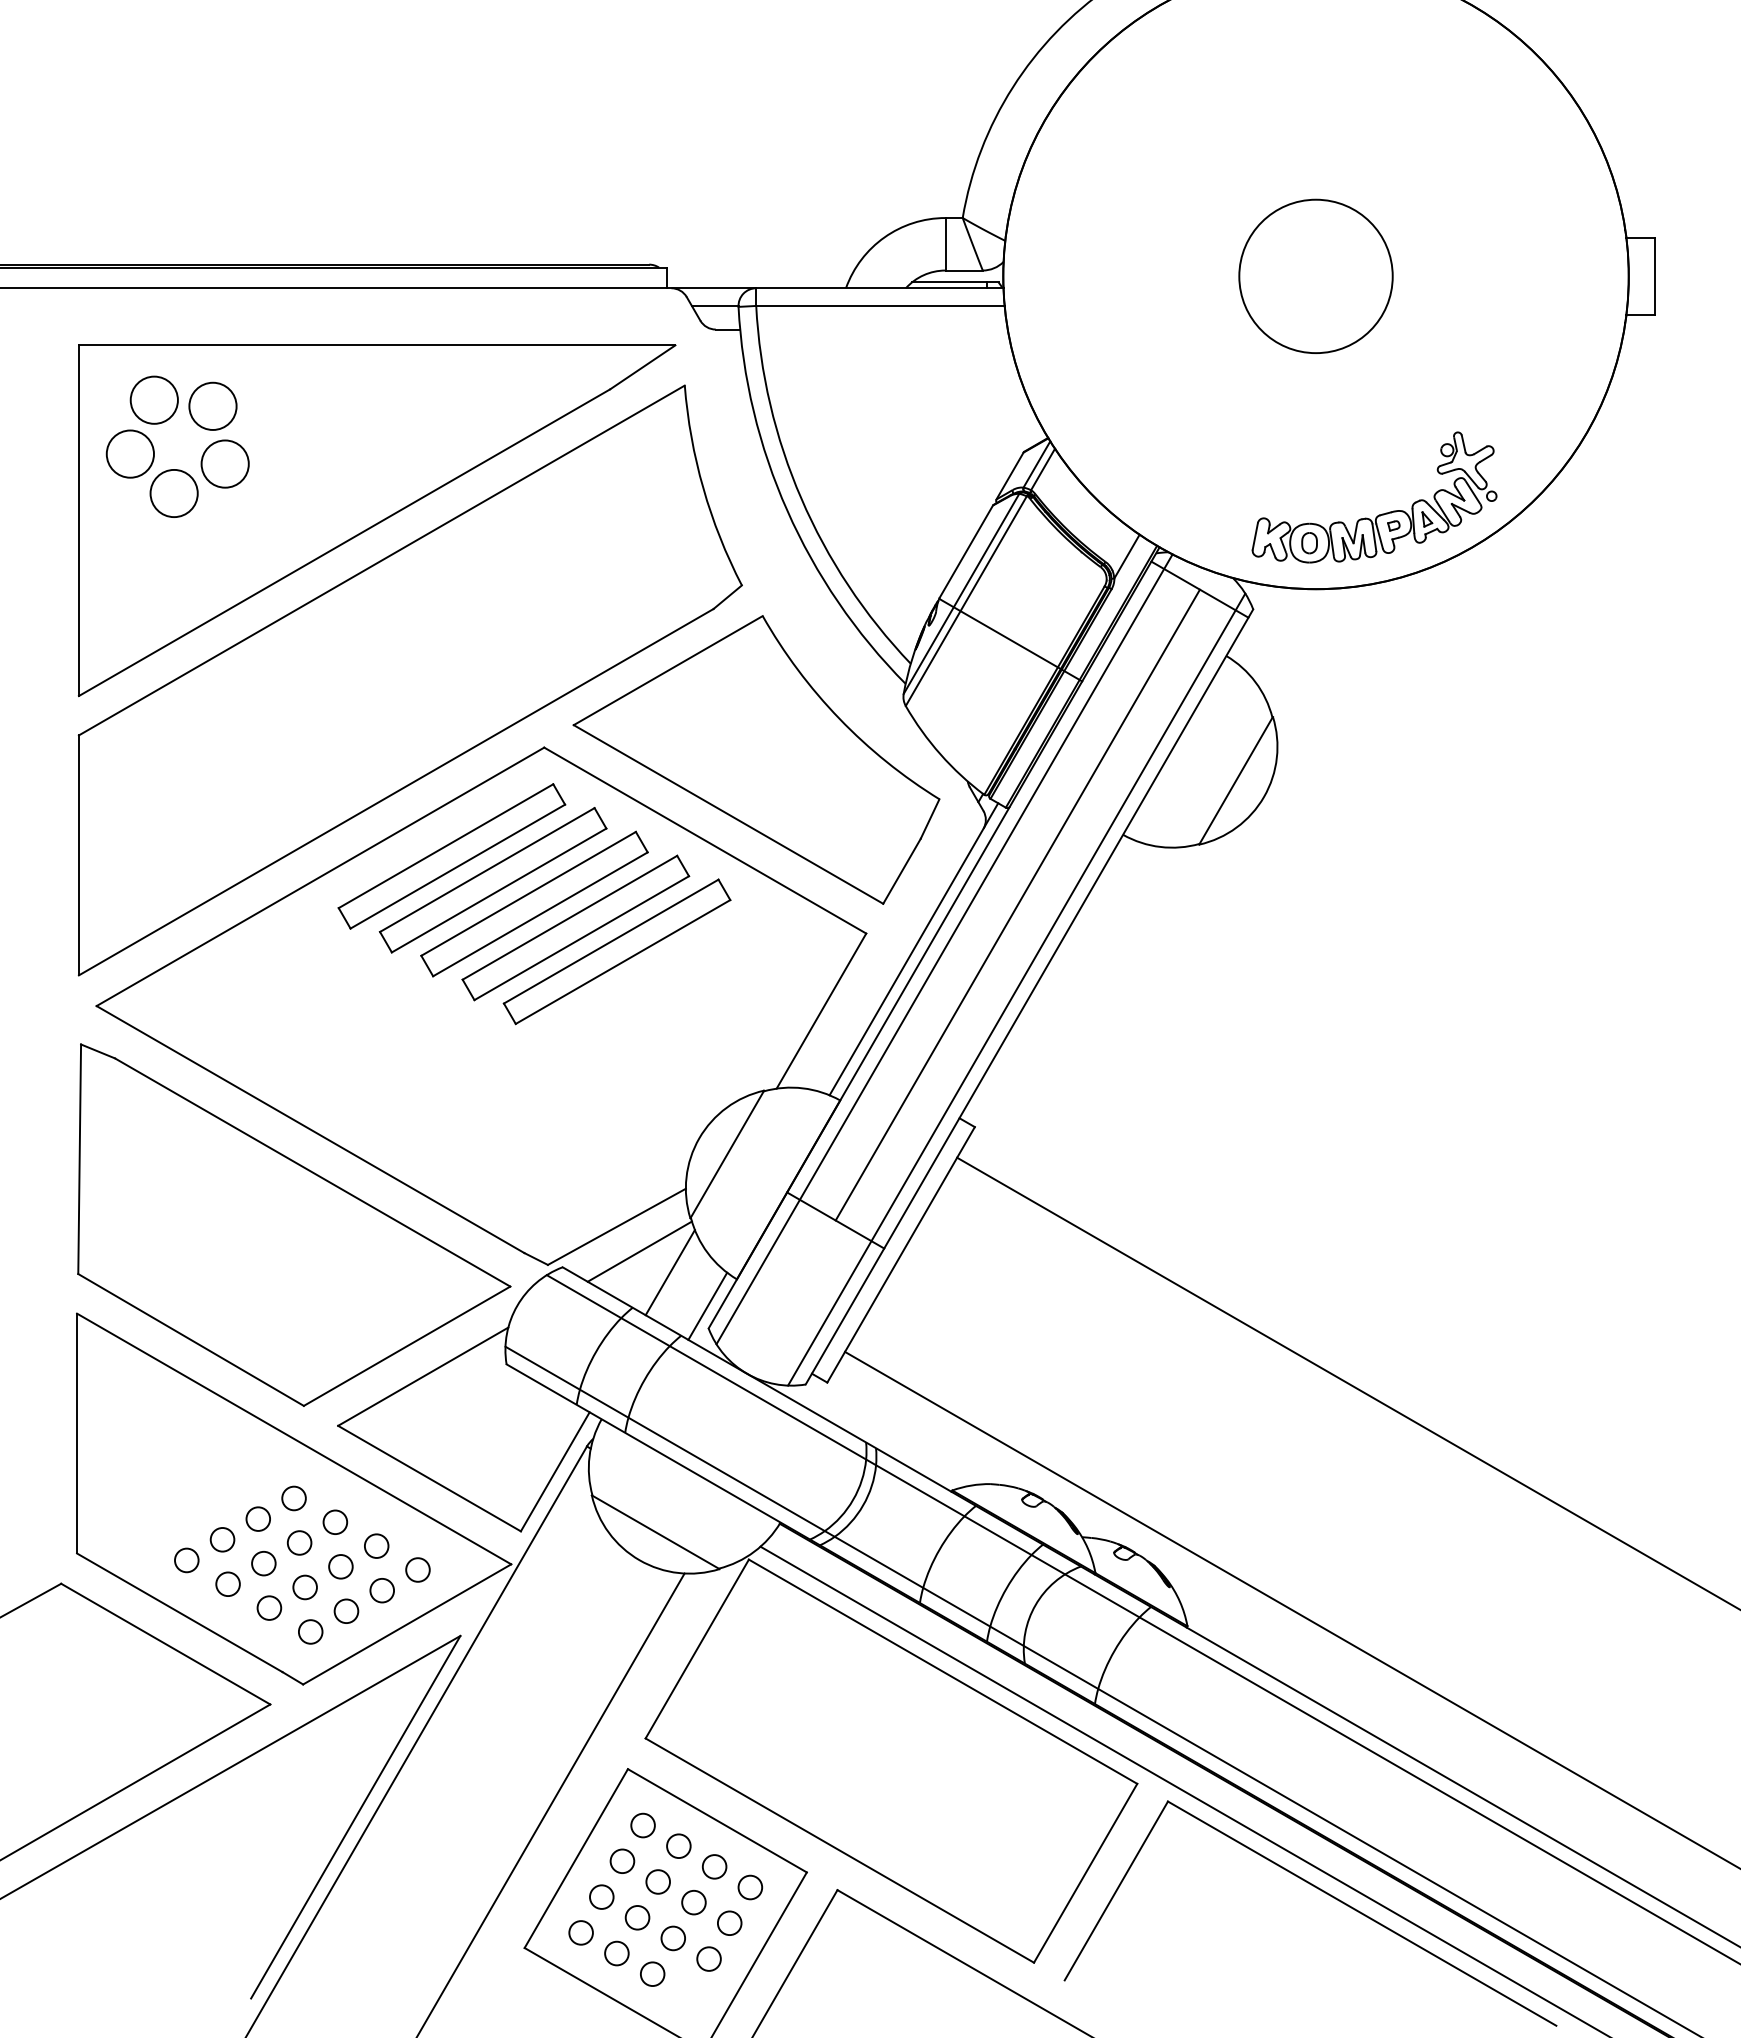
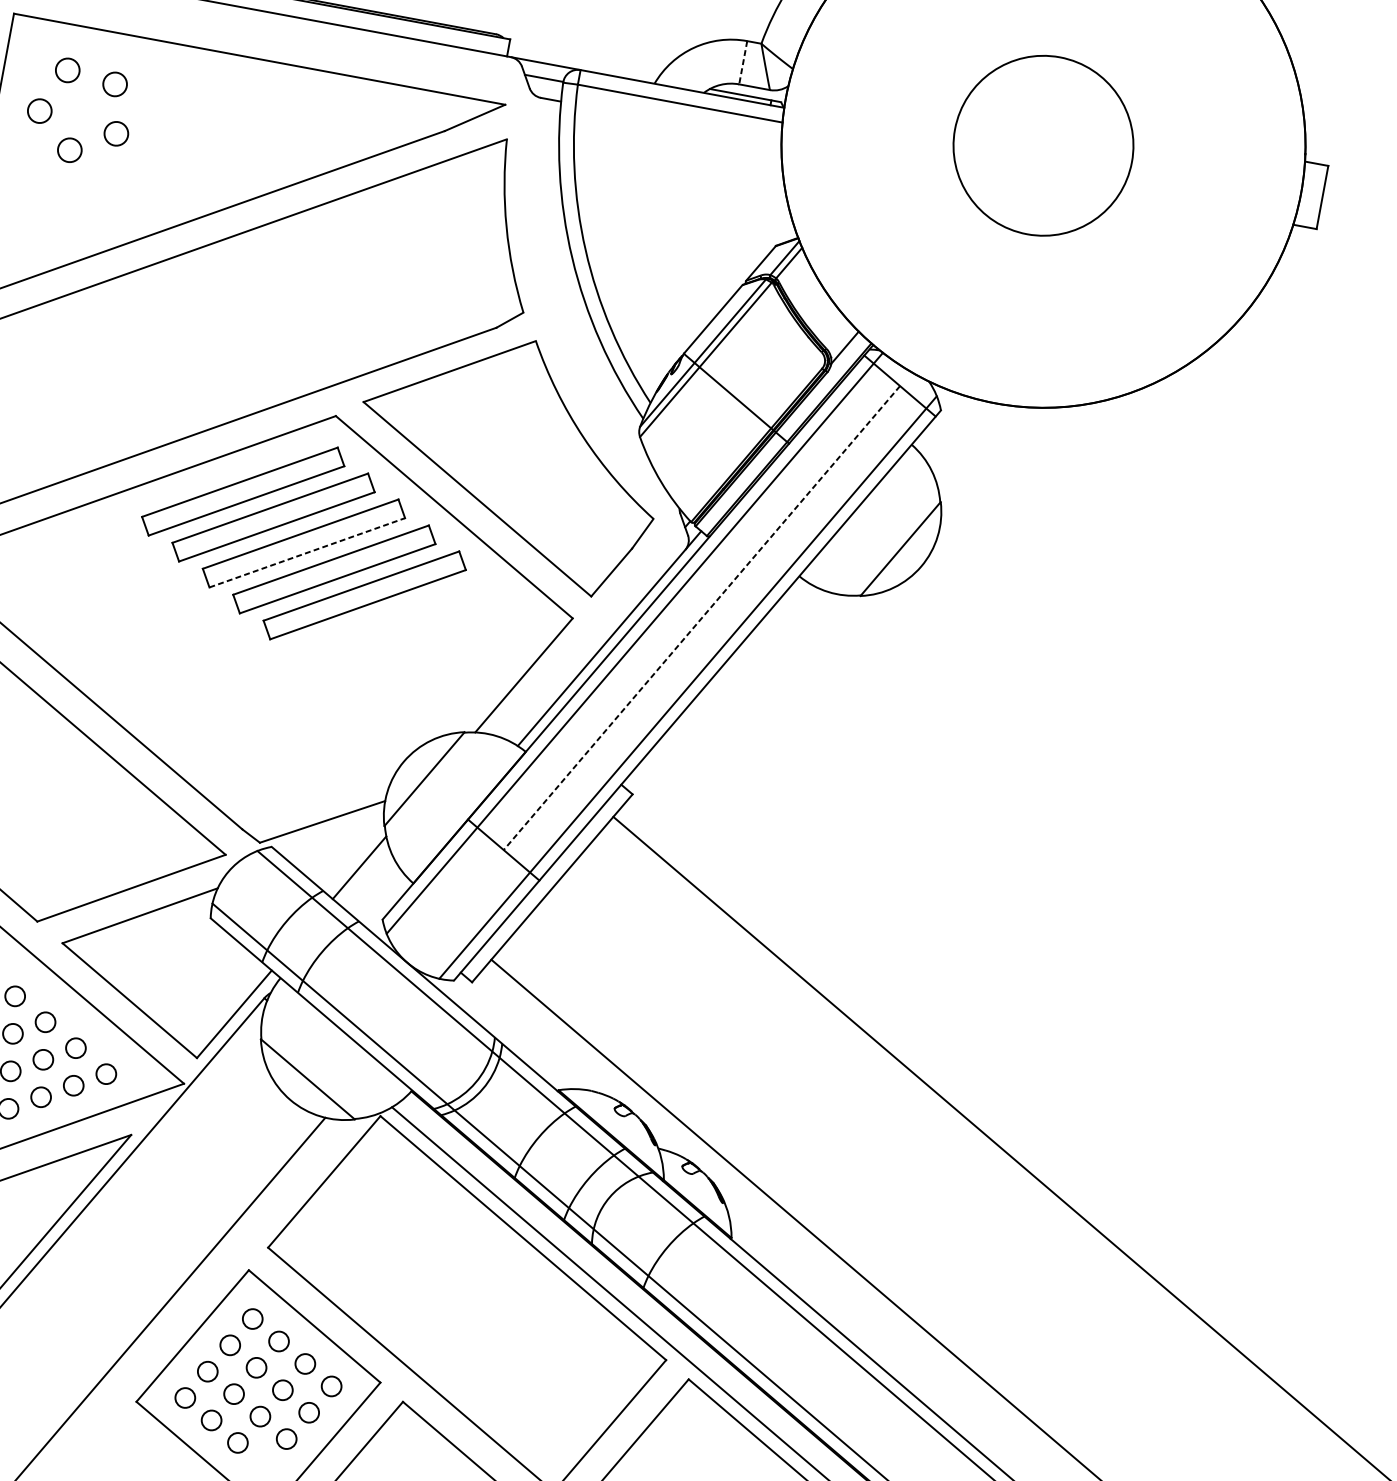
line: (945, 244) -> (743, 62), solid -> dashed
circle: (1315, 276) -> (1043, 145), size x1.4
circle: (153, 399) -> (67, 69), size x0.6
circle: (212, 405) -> (114, 83), size x0.6
circle: (129, 453) -> (39, 110), size x0.6
circle: (224, 463) -> (115, 133), size x0.6
circle: (173, 493) -> (69, 150), size x0.6
part: (1379, 514) -> (1059, 351), removed
line: (1017, 905) -> (701, 618), solid -> dashed
line: (540, 914) -> (307, 552), solid -> dashed
line: (639, 1251) -> (337, 845), removed
line: (707, 1305) -> (385, 900), removed

